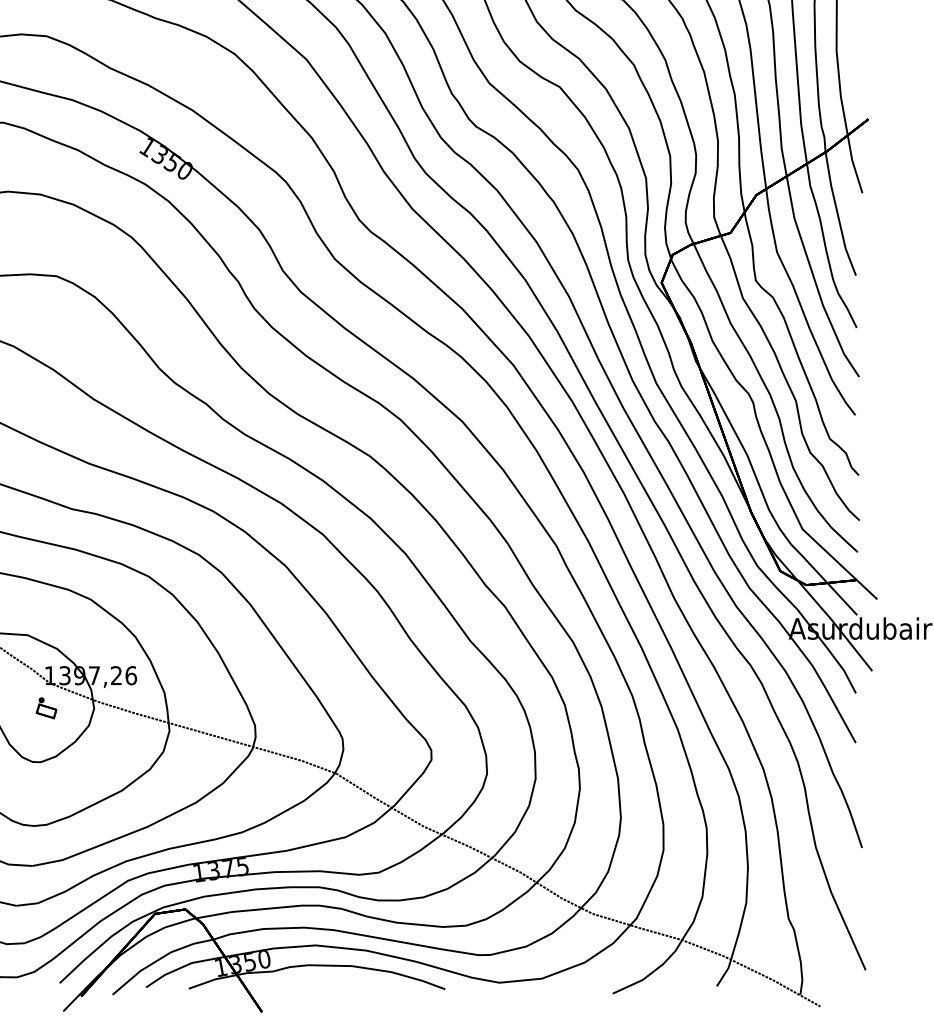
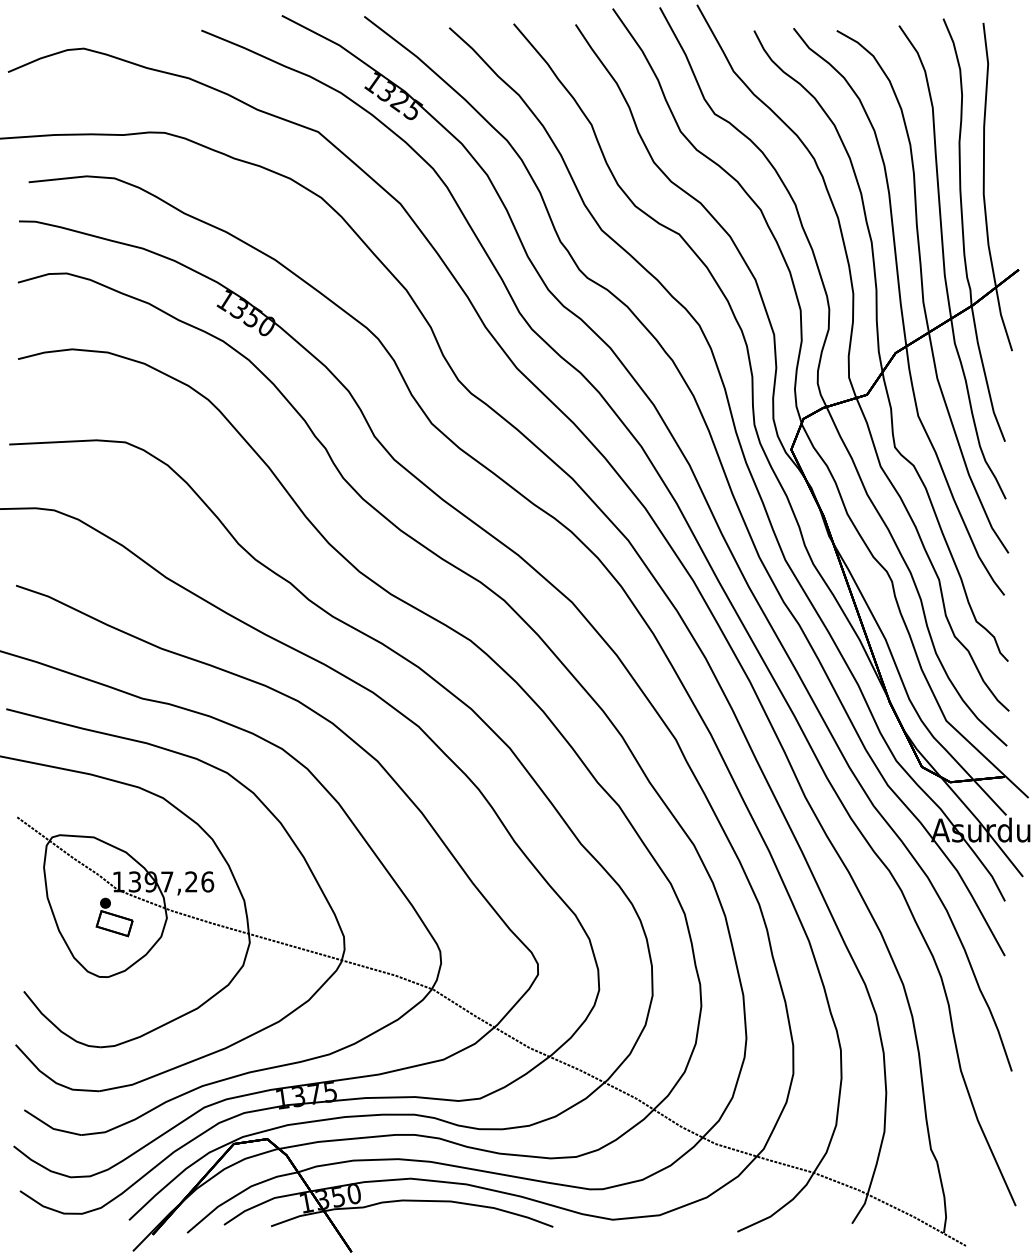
part: (46, 708) -> (114, 917), size x1.67

